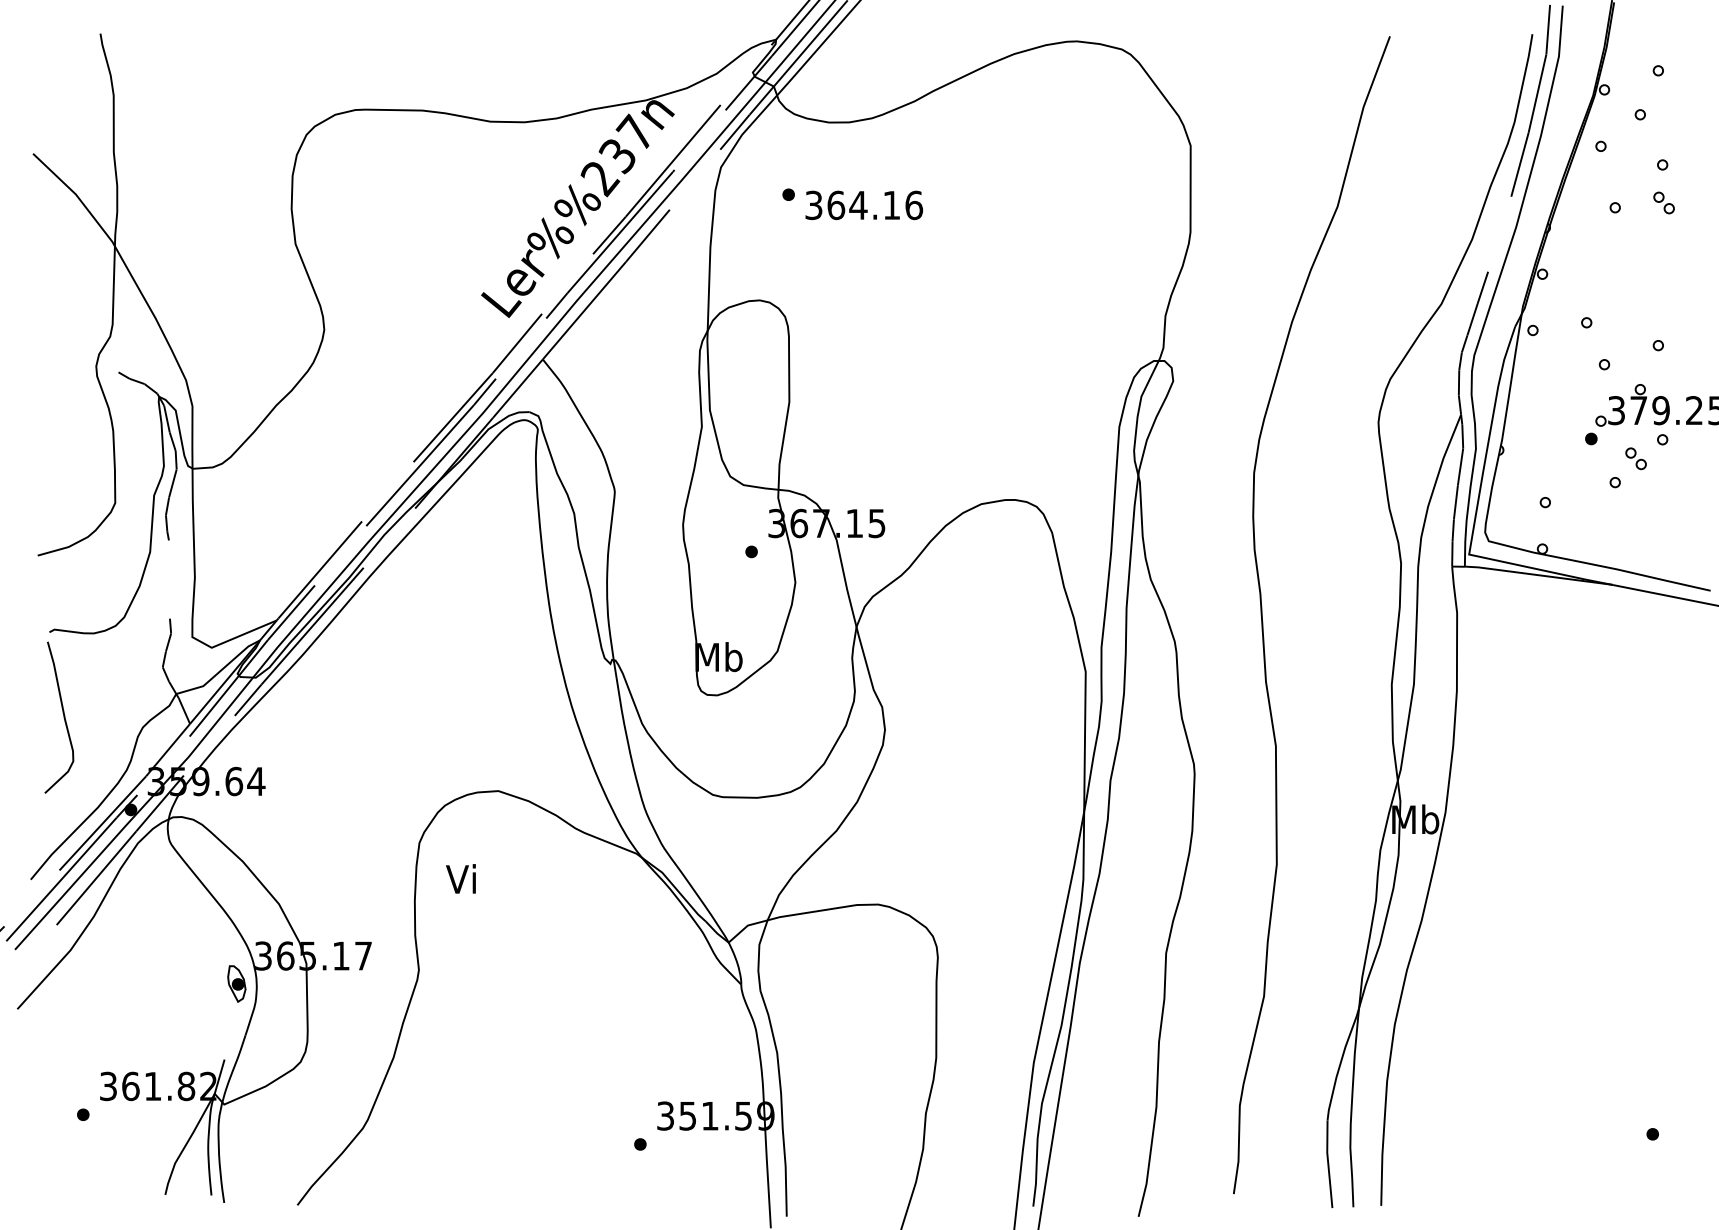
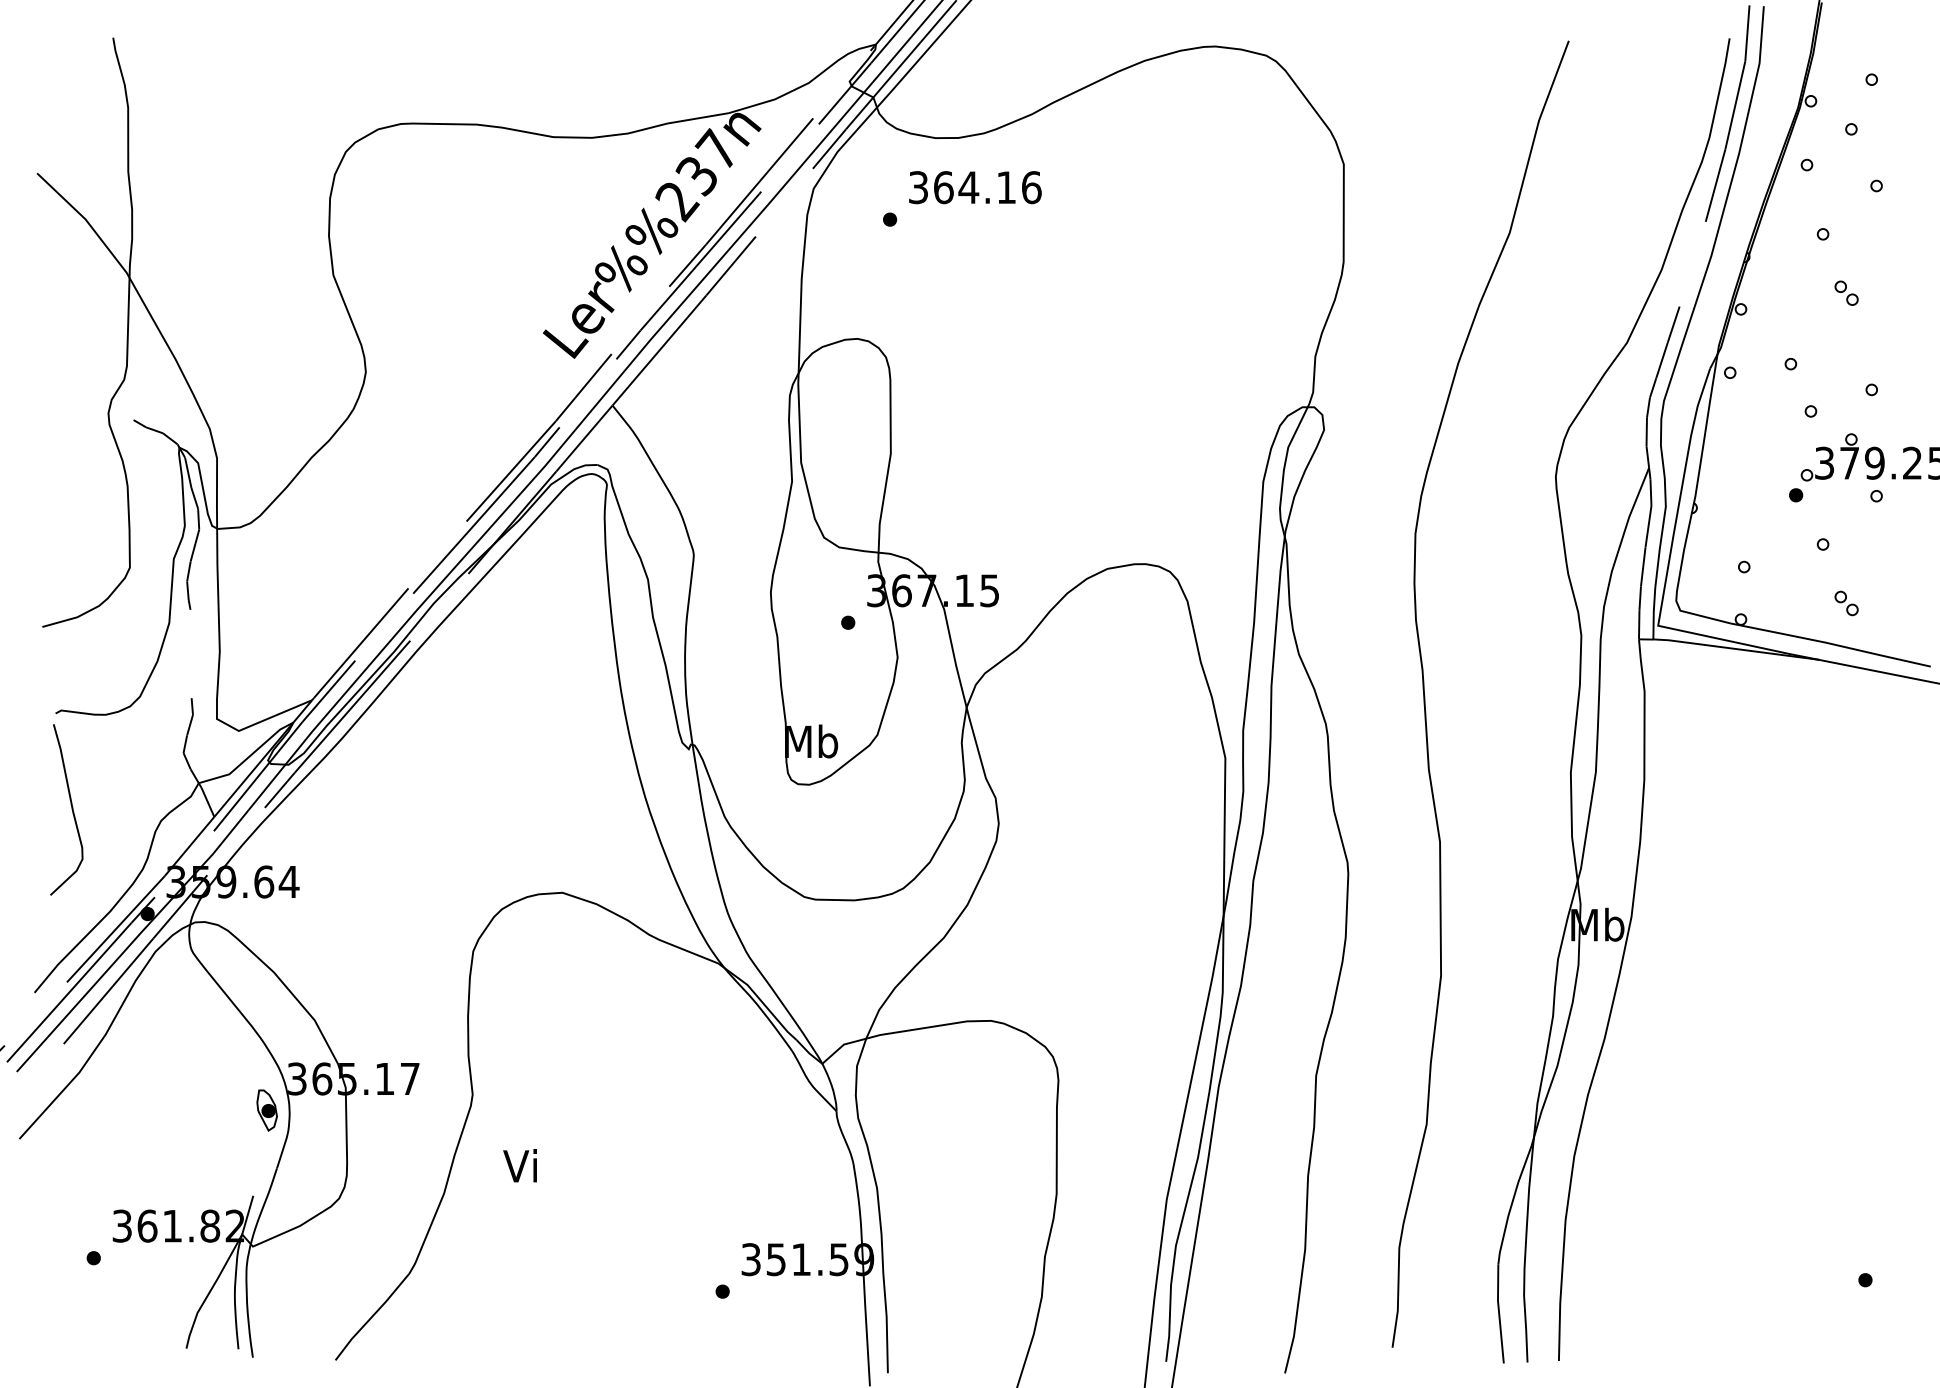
part: (1663, 202) -> (1845, 292), moved
text: (864, 205) -> (975, 187), moved
part: (1635, 458) -> (1845, 603), moved
text: (460, 878) -> (519, 1165), moved

